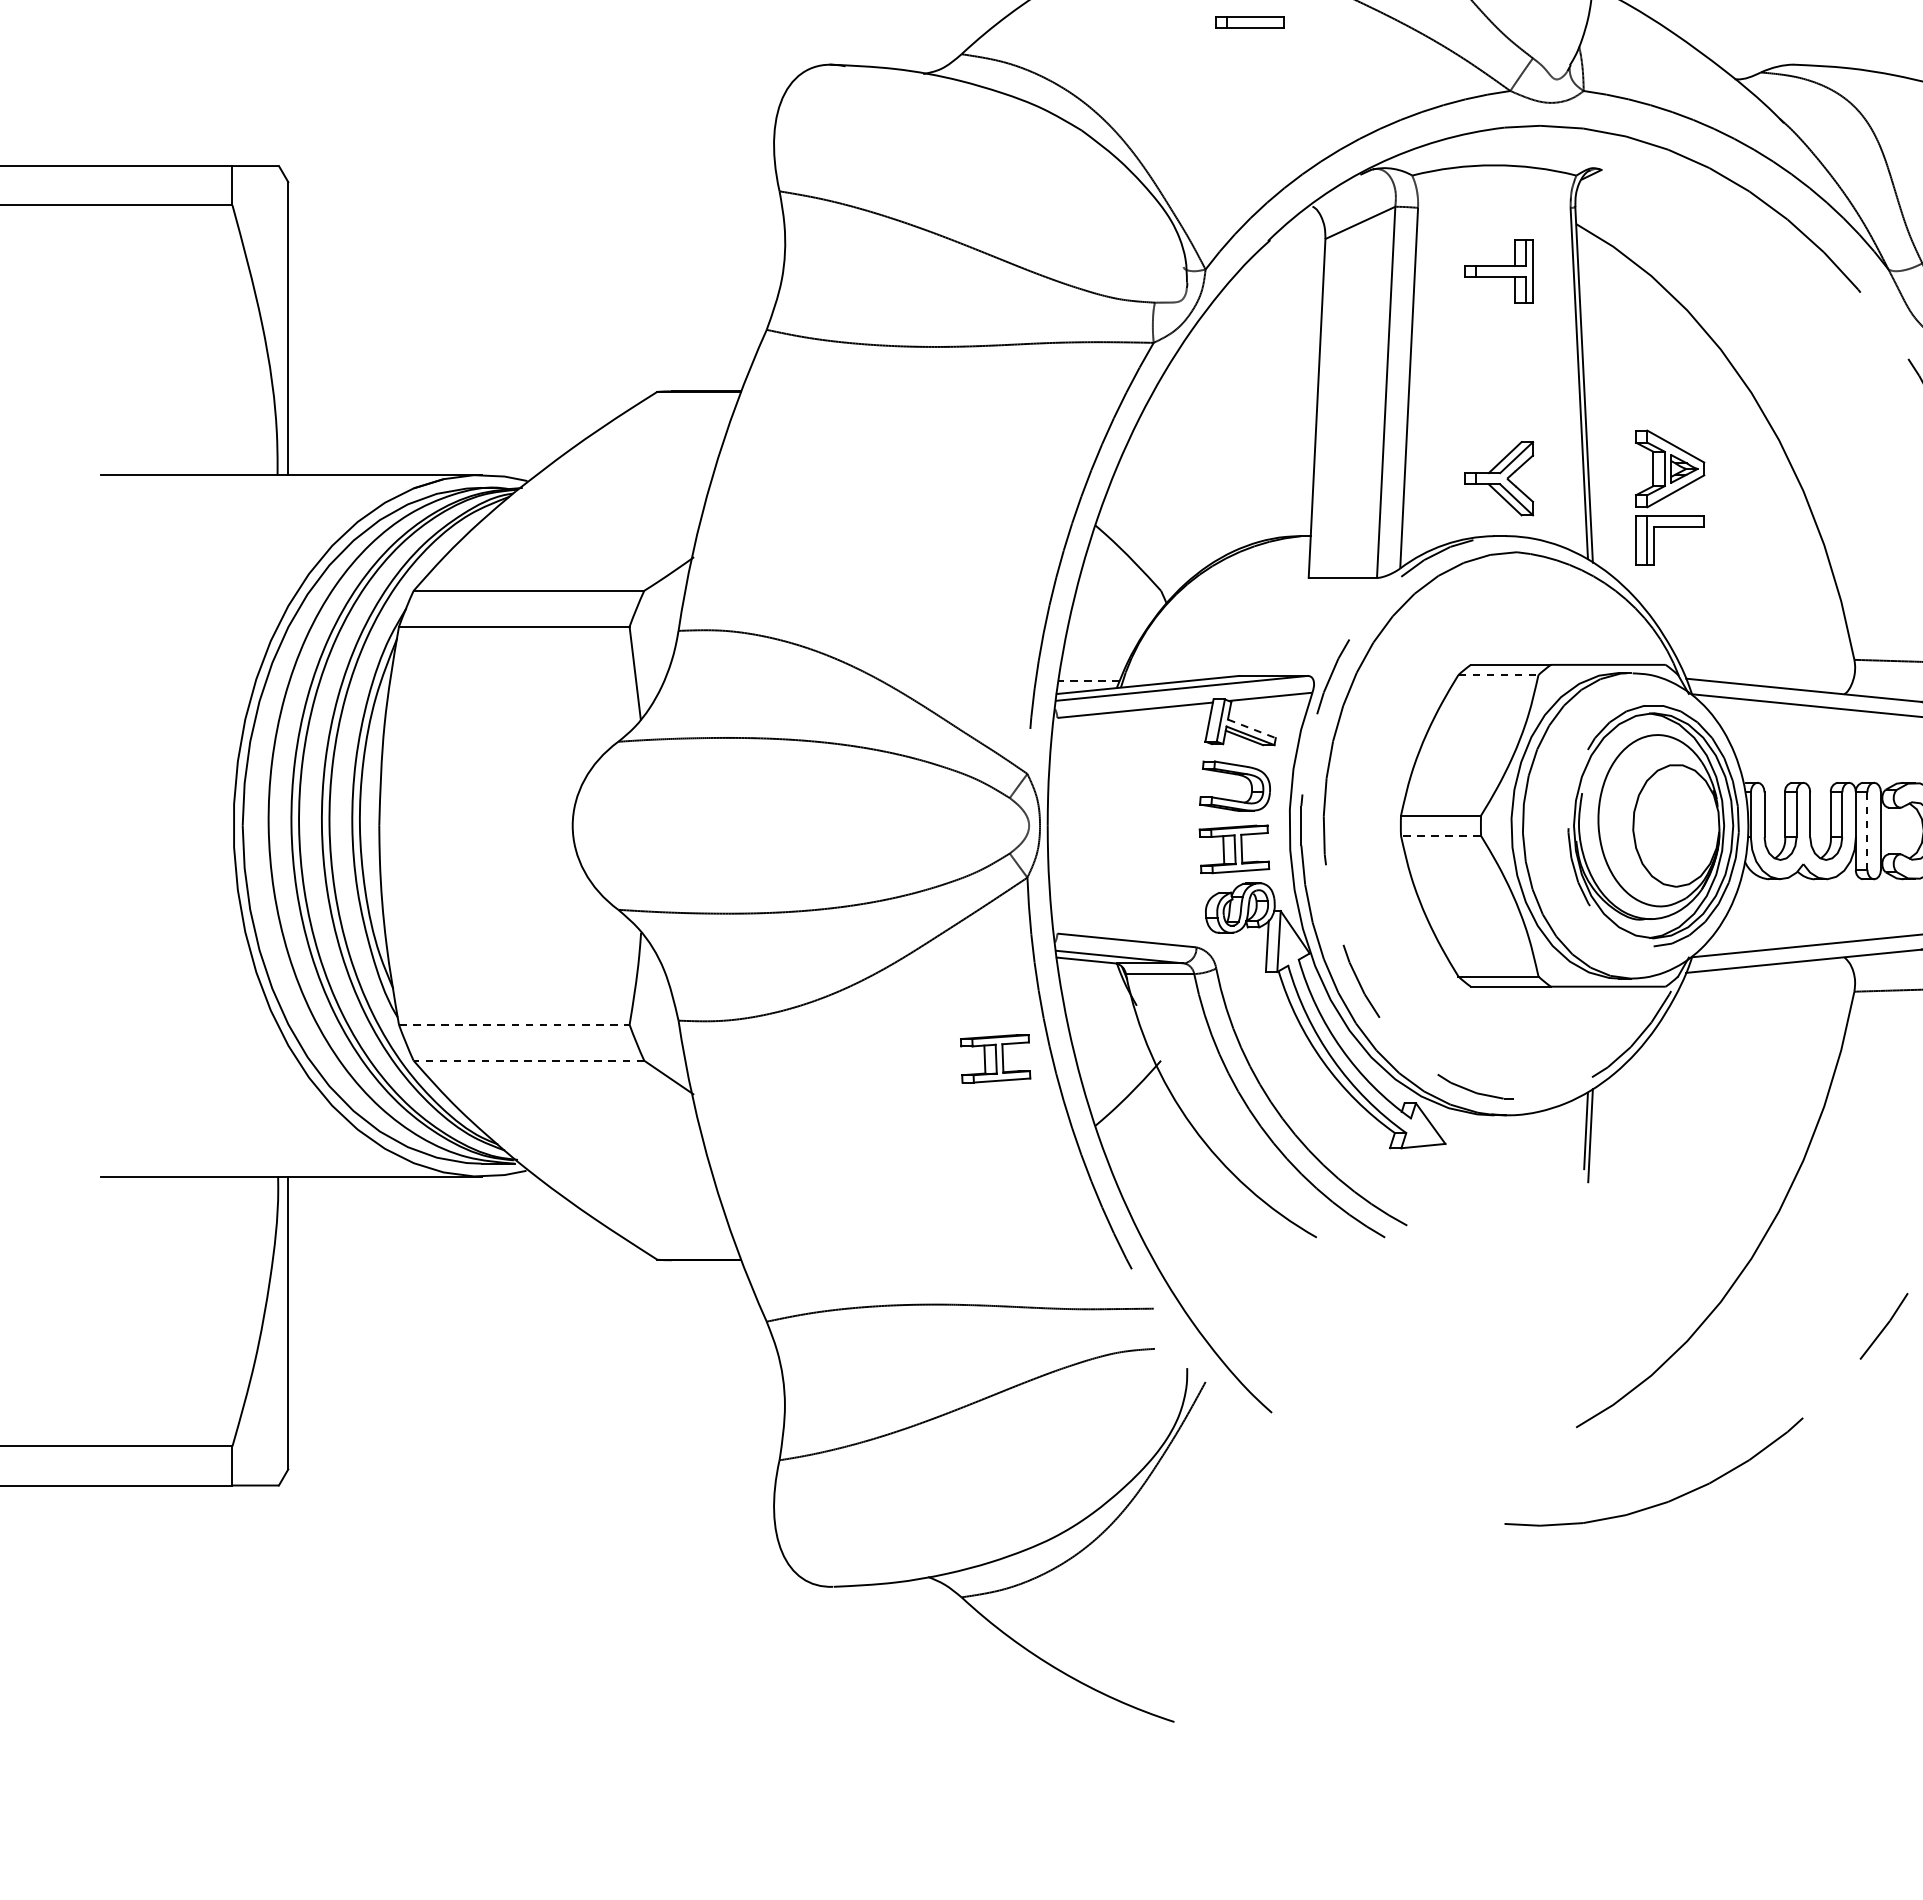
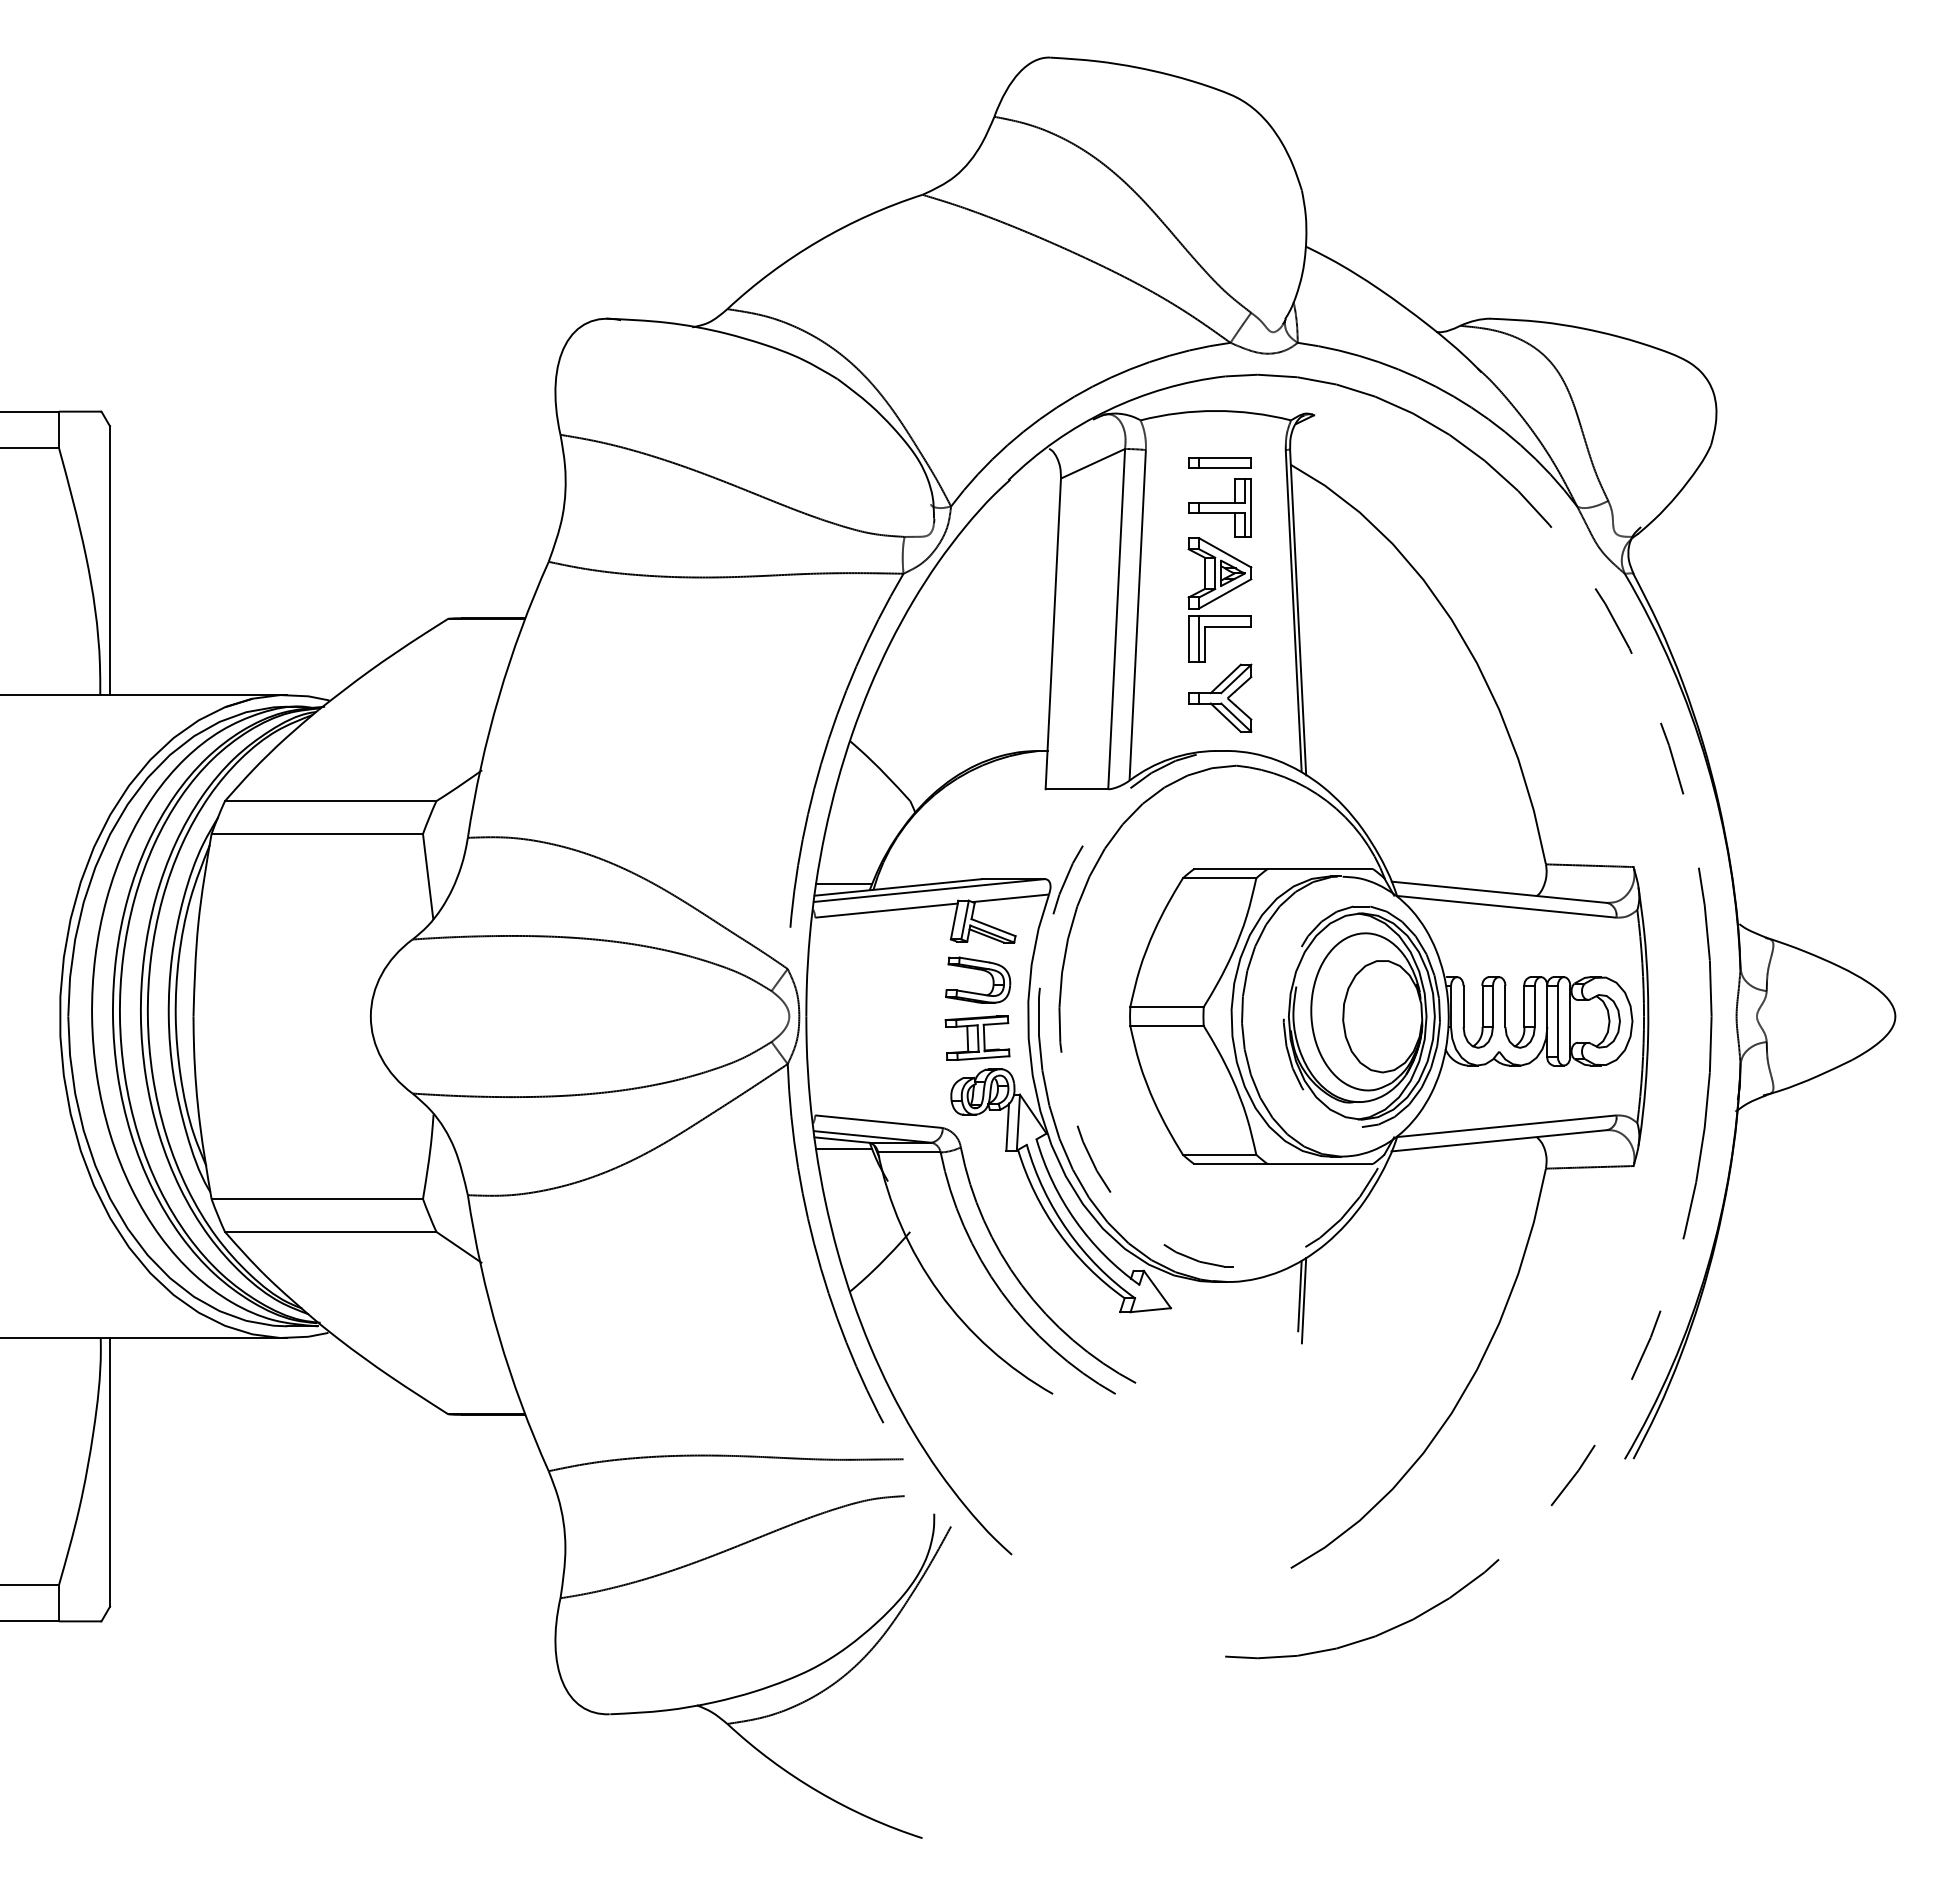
part: (1249, 21) -> (1219, 462), moved
part: (1669, 497) -> (1219, 599), moved
line: (1498, 675) -> (1219, 878), dashed -> solid
line: (1088, 680) -> (843, 883), dashed -> solid
line: (1251, 728) -> (993, 927), dashed -> solid
line: (1866, 831) -> (1557, 1021), dashed -> solid
line: (1440, 835) -> (1166, 1025), dashed -> solid
line: (1089, 970) -> (844, 1149), added
line: (514, 1025) -> (317, 1199), dashed -> solid
part: (995, 1058) -> (758, 1229), removed
line: (528, 1060) -> (330, 1231), dashed -> solid

